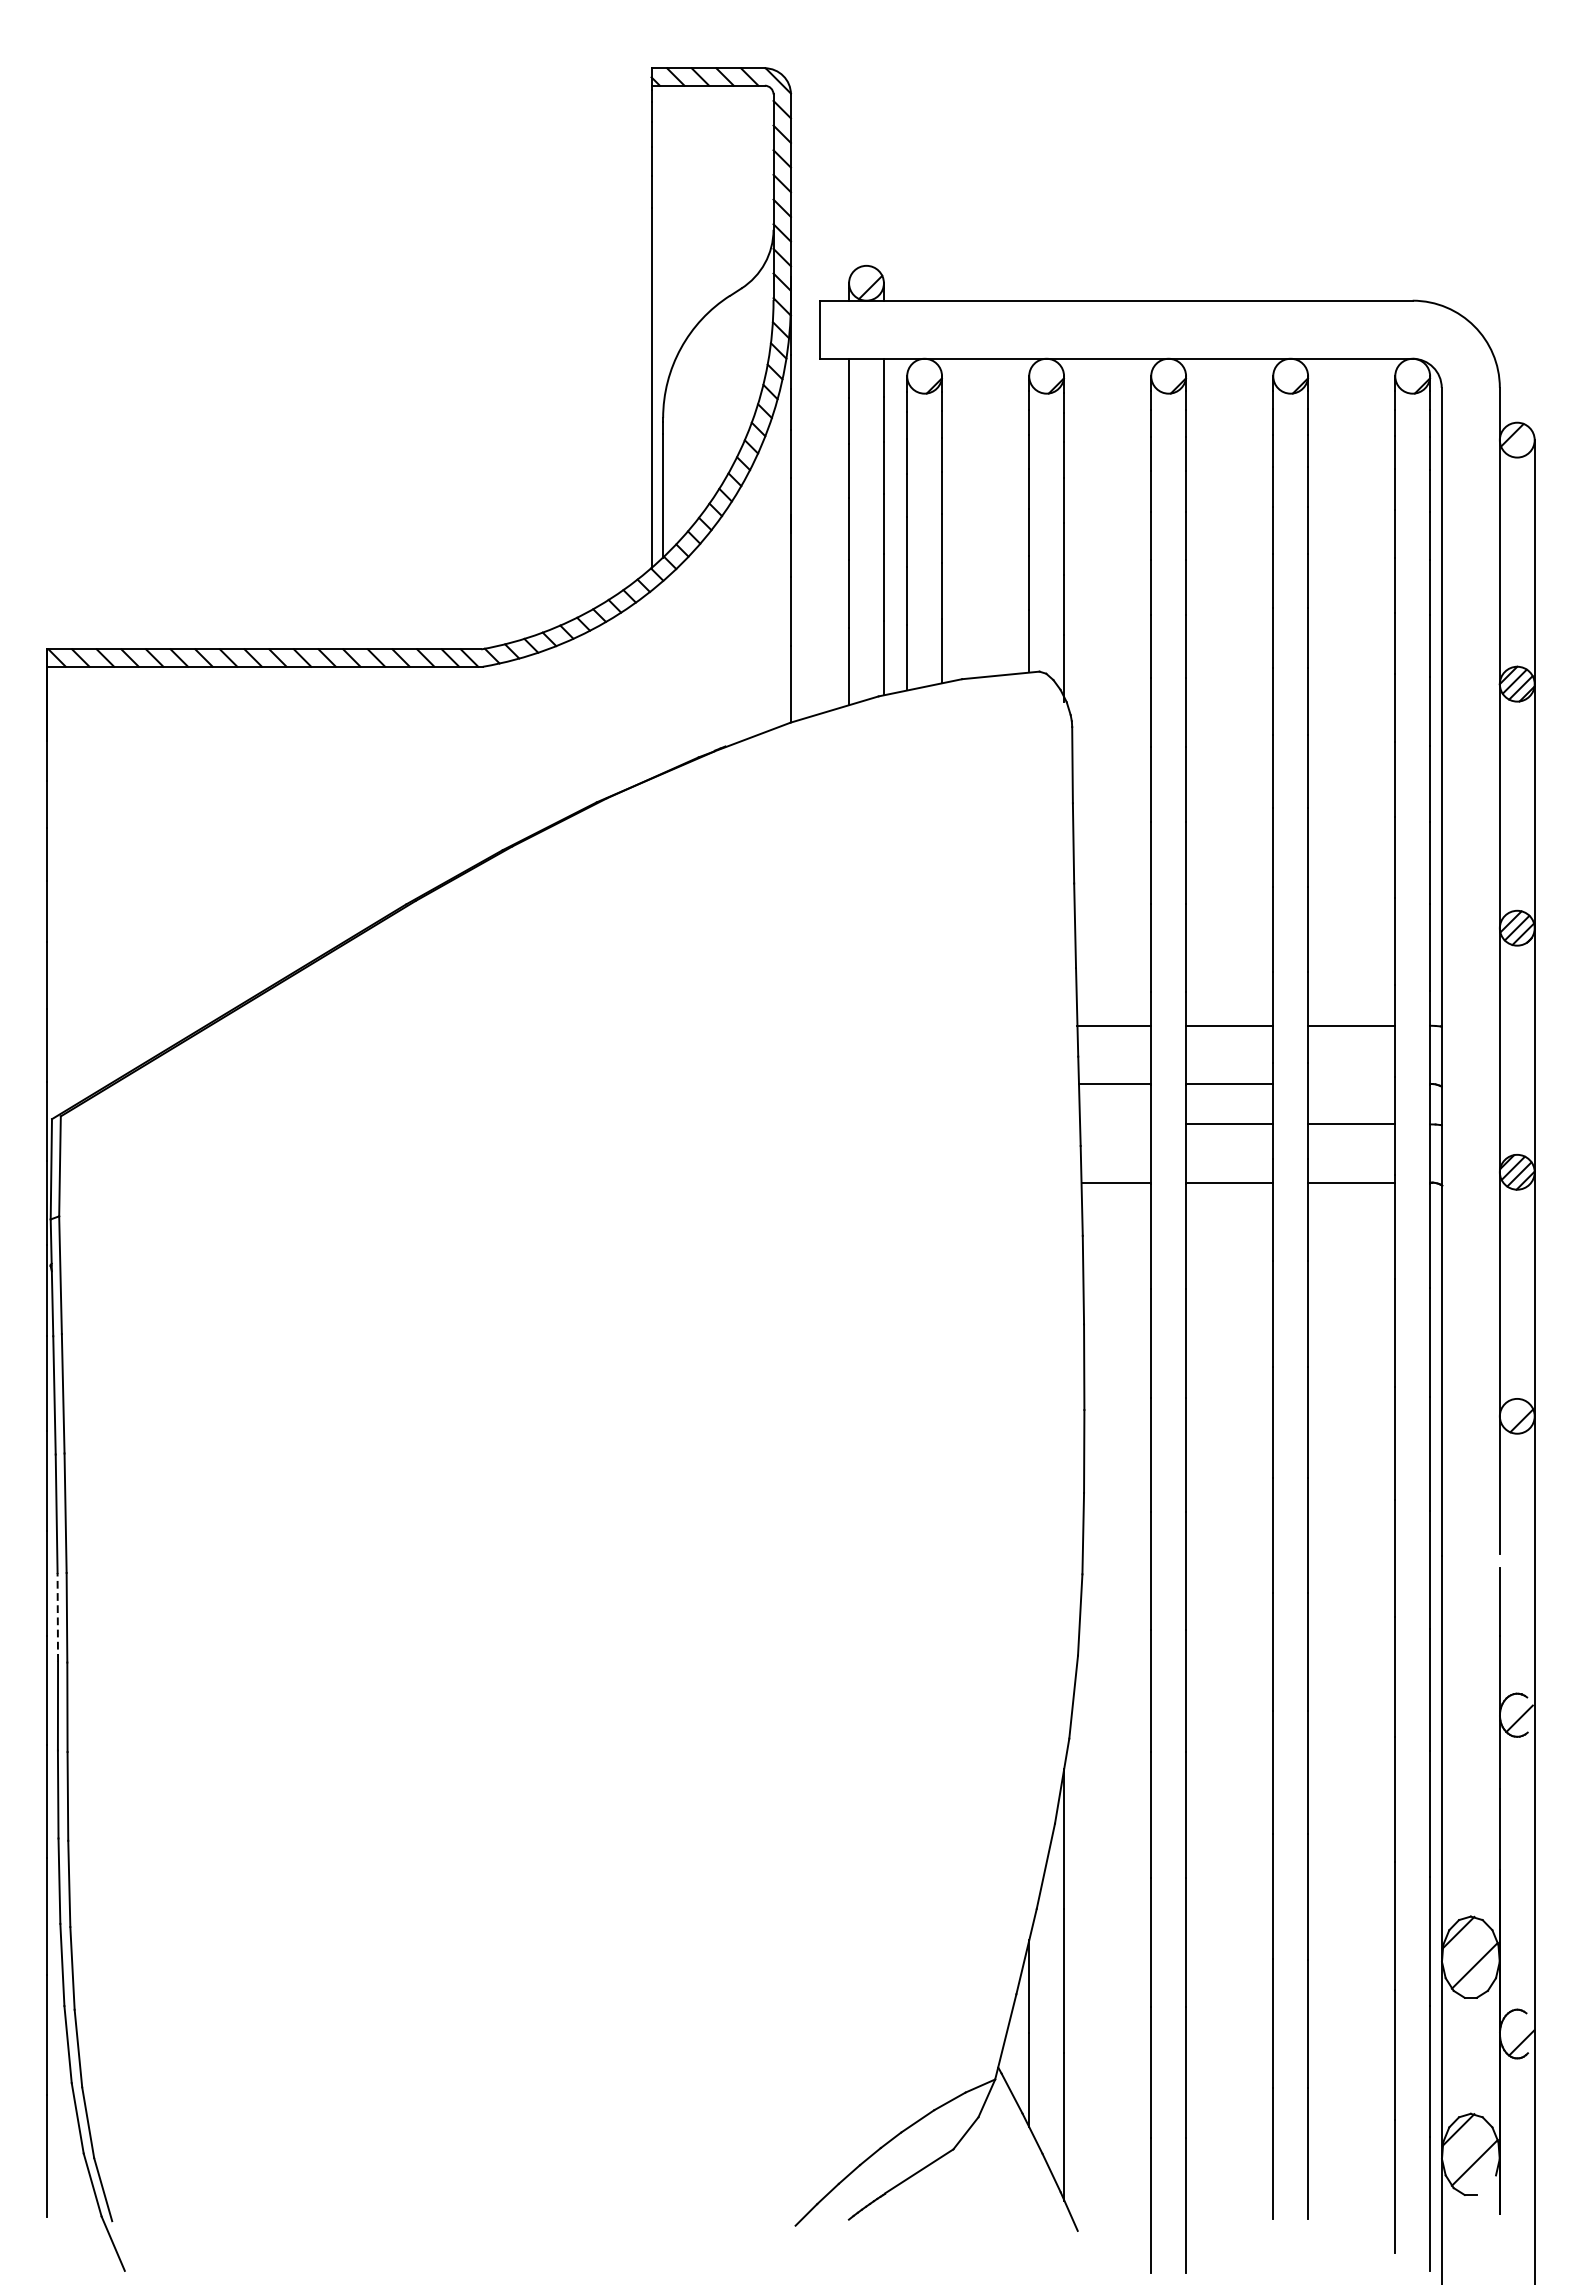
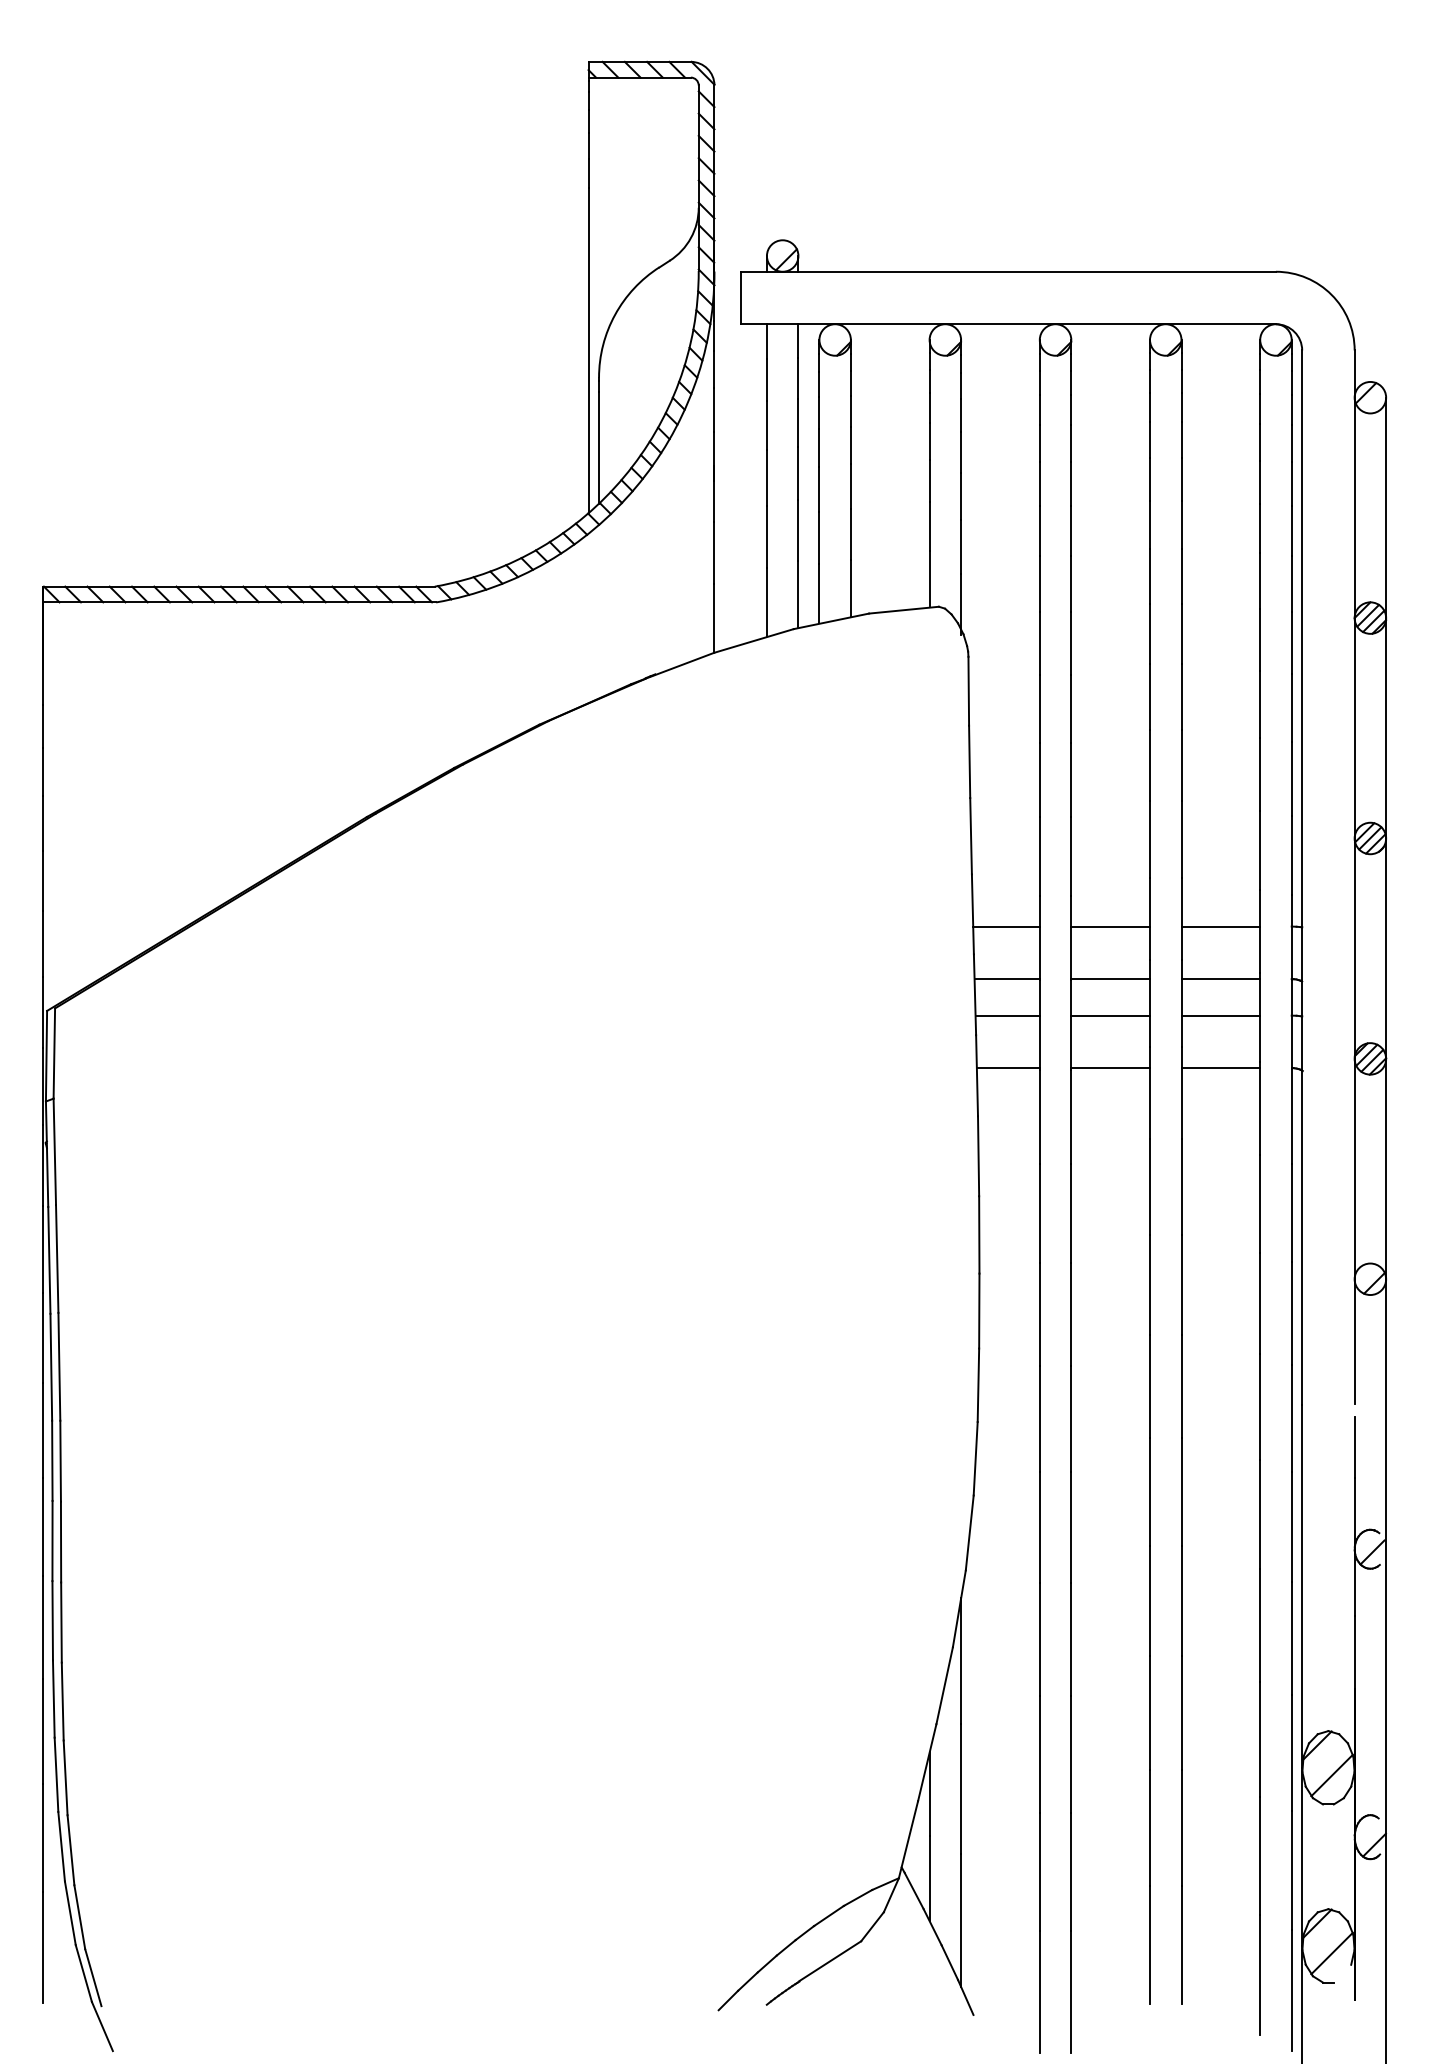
line: (1351, 1084) -> (1220, 979), added
line: (1115, 1124) -> (1007, 1015), added
line: (57, 1616) -> (52, 1460), dashed -> solid

